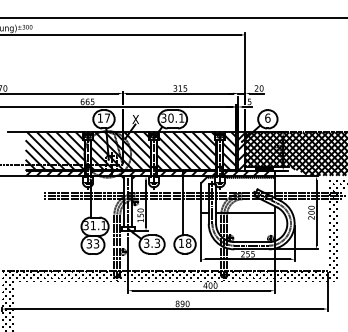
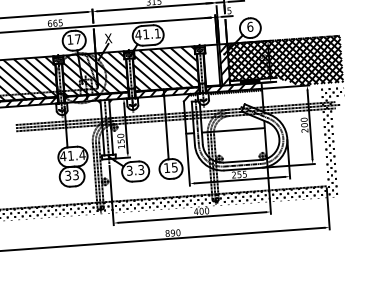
text: (166, 117) -> (141, 33), 30.1 -> 41.1
hatch: (229, 151) -> (211, 65), removed
text: (94, 225) -> (72, 155), 31.1 -> 41.4
text: (188, 242) -> (174, 166), 18 -> 15

